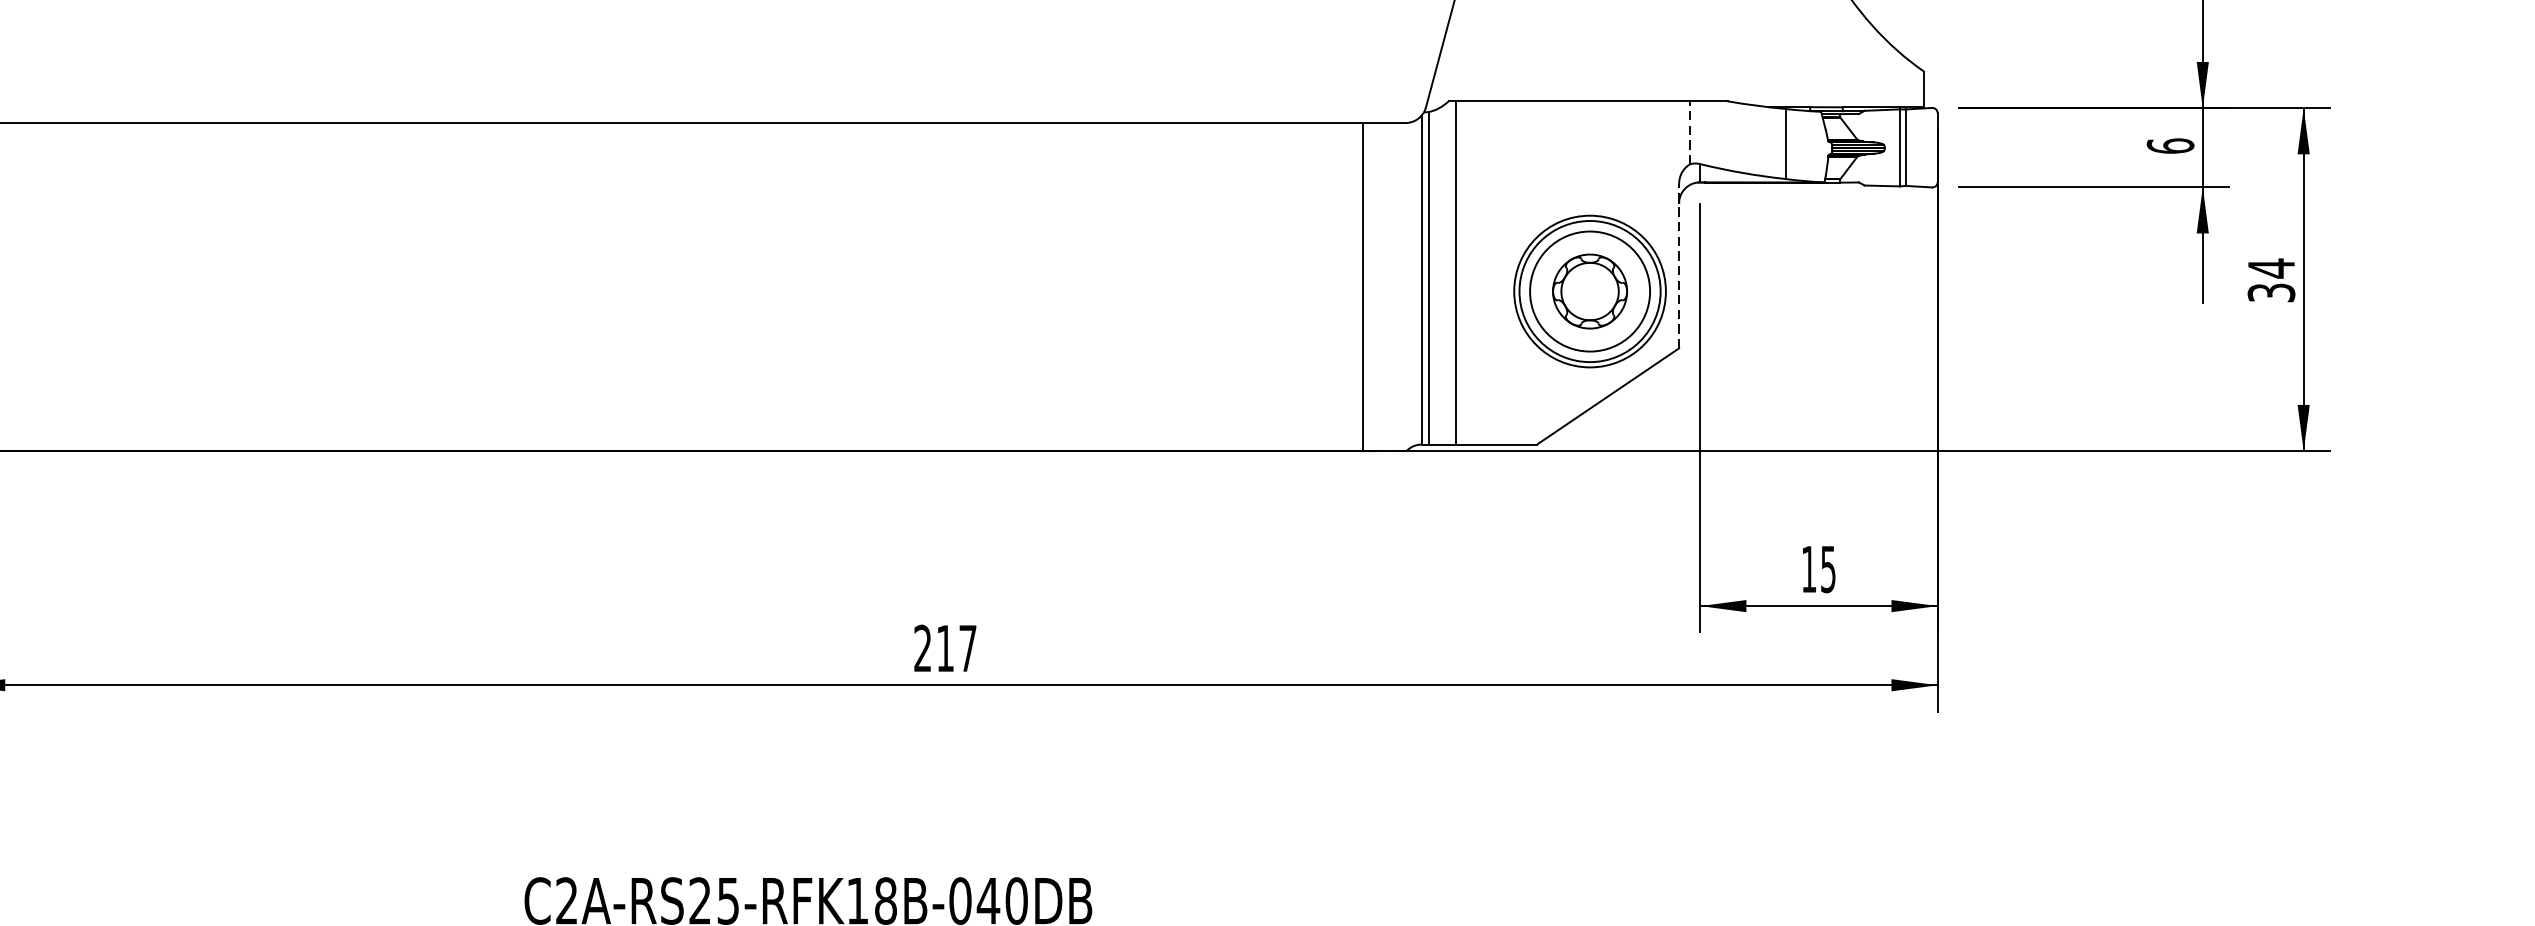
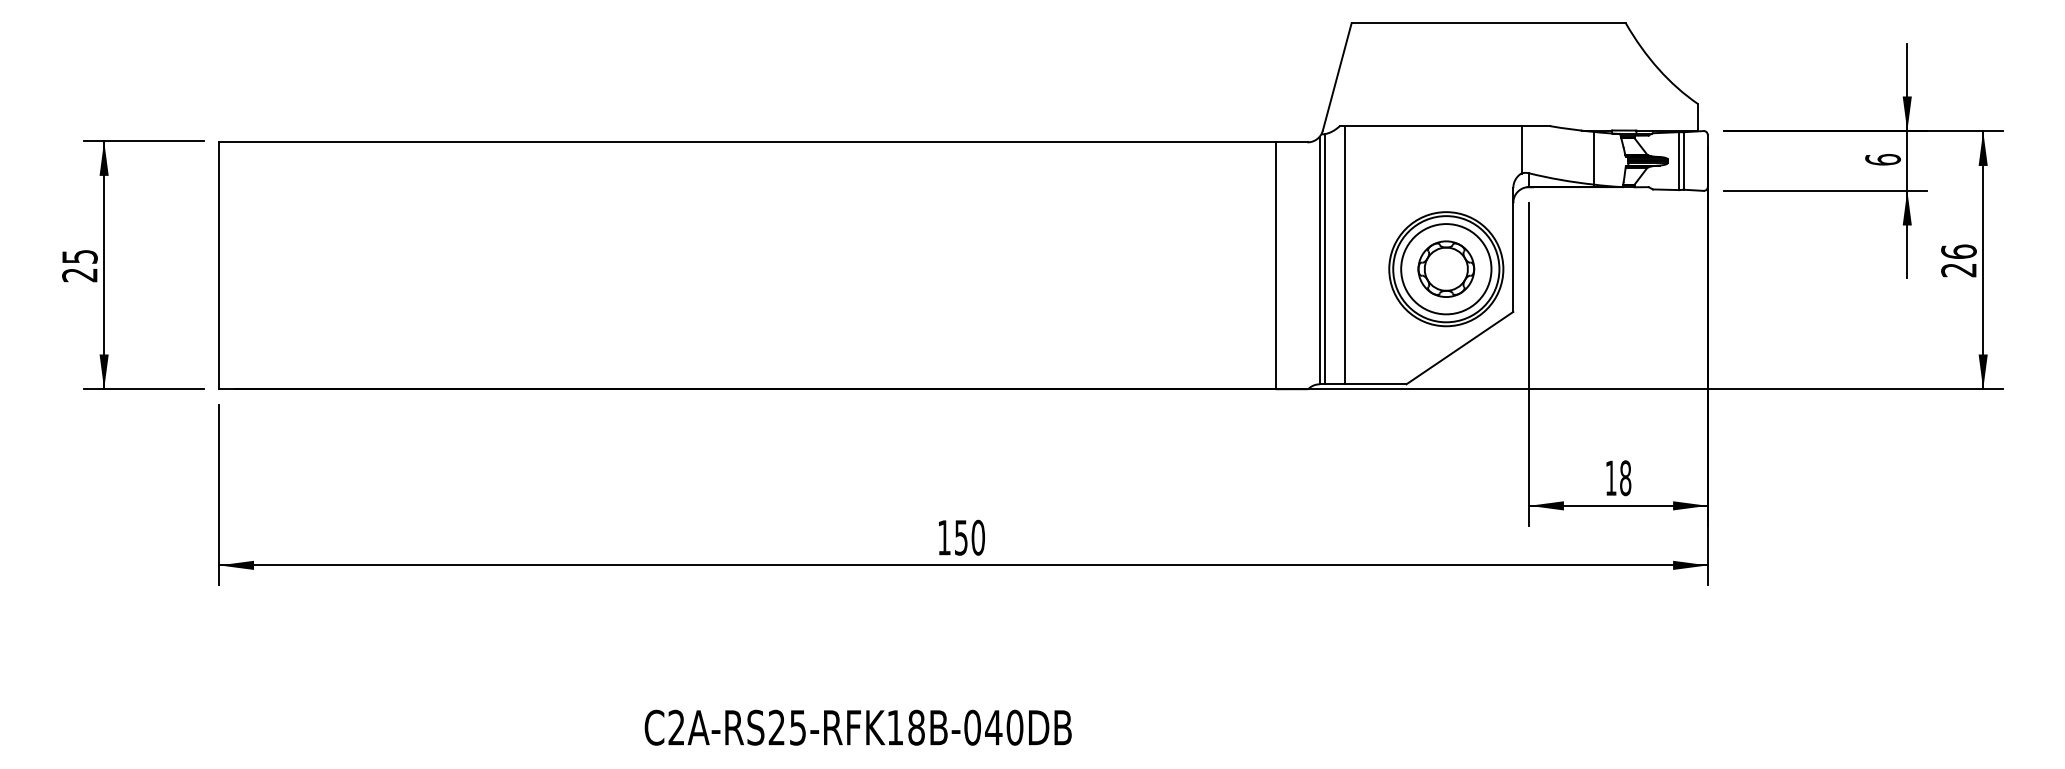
line: (1689, 132) -> (1521, 149), dashed -> solid
line: (1679, 266) -> (1513, 250), dashed -> solid
text: (2270, 279) -> (1958, 260), 34 -> 26
text: (1828, 569) -> (1625, 478), 15 -> 18
text: (945, 648) -> (961, 537), 217 -> 150

